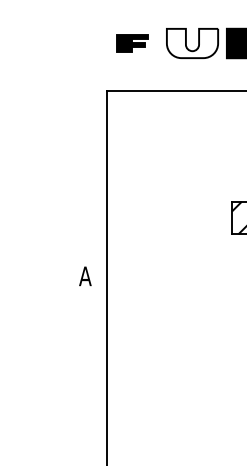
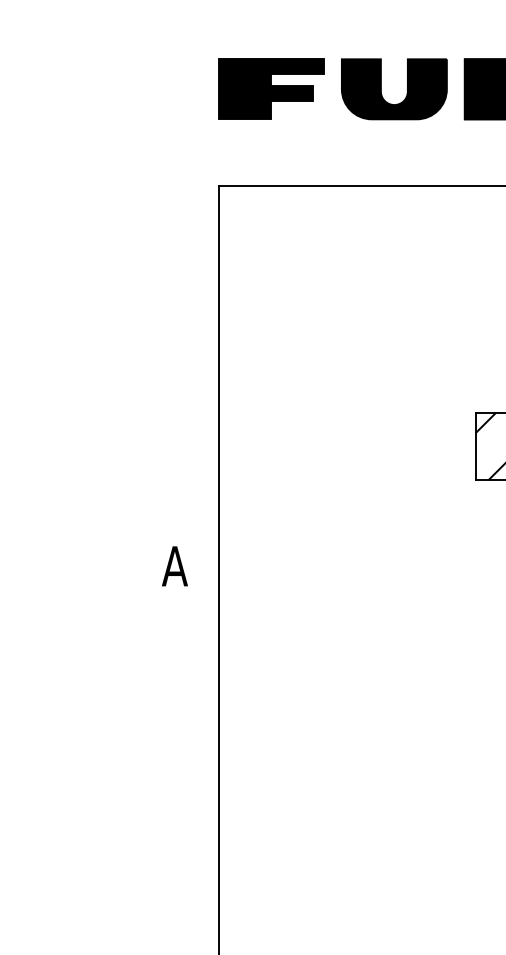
part: (132, 43) -> (271, 89), size x1.67
fill: (192, 43) -> (394, 89), added

